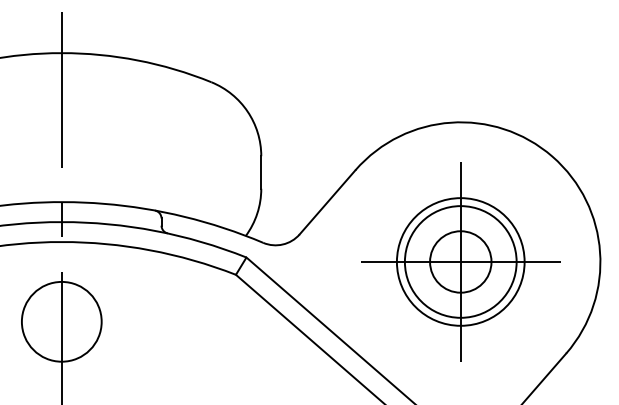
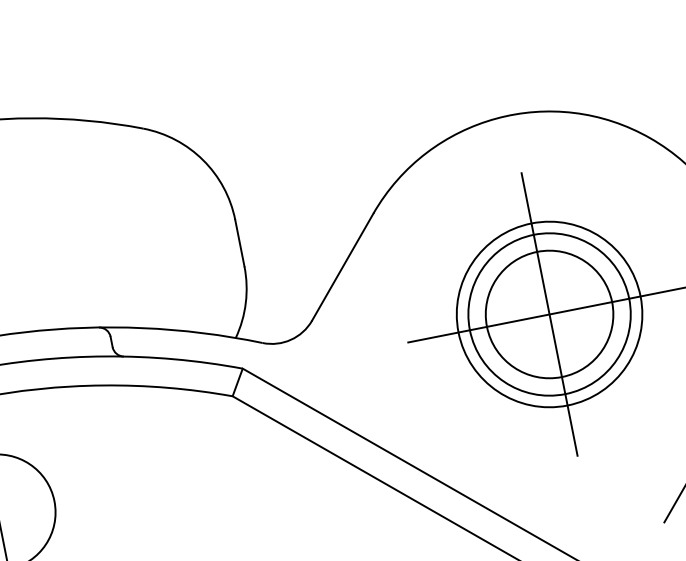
circle: (460, 261) -> (549, 313), size x1.43

